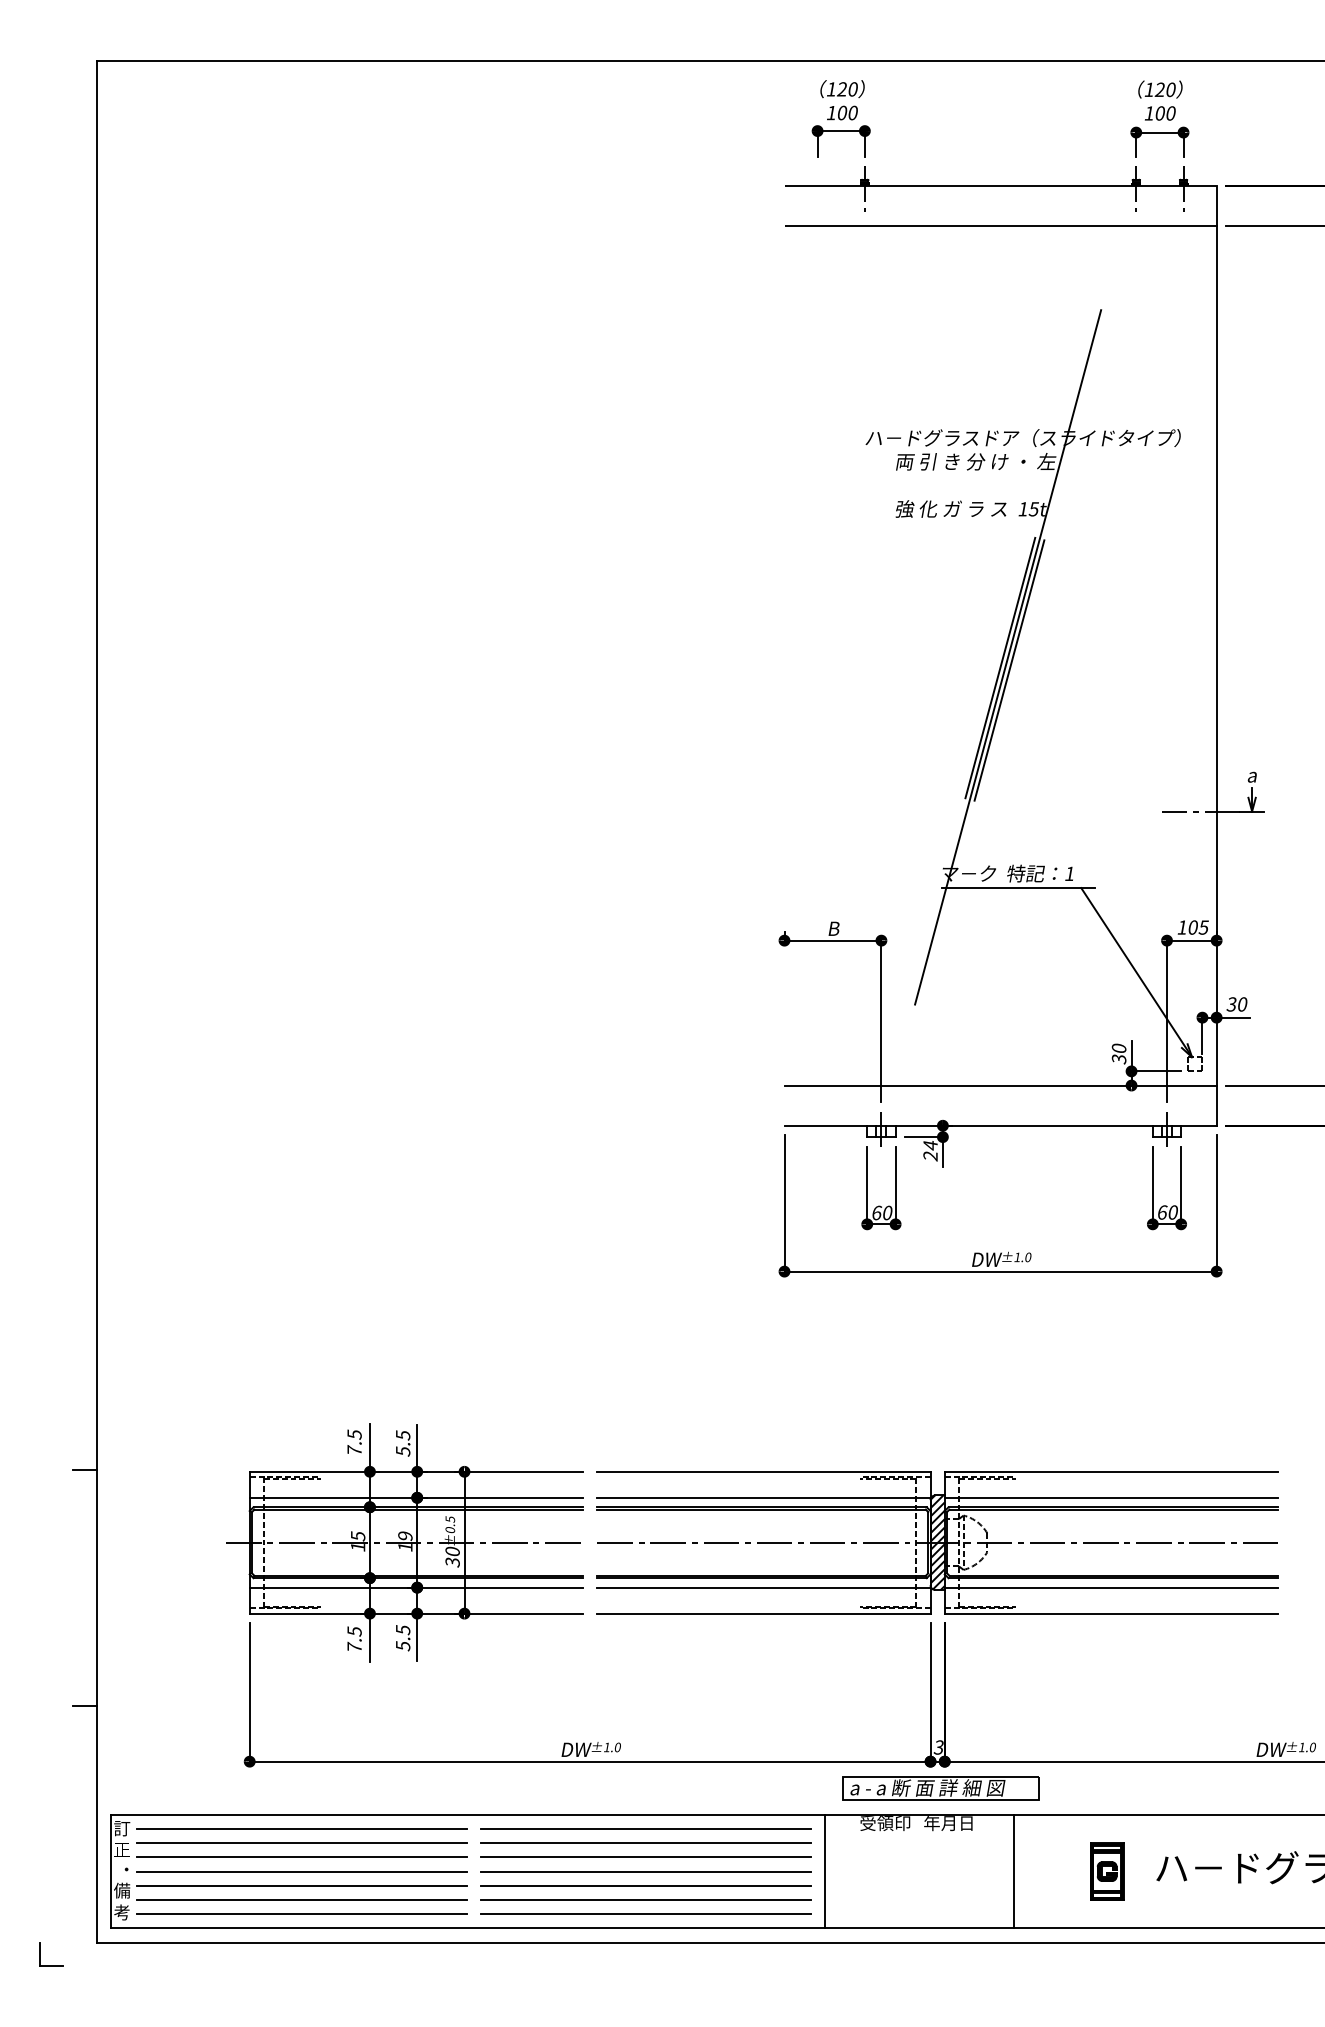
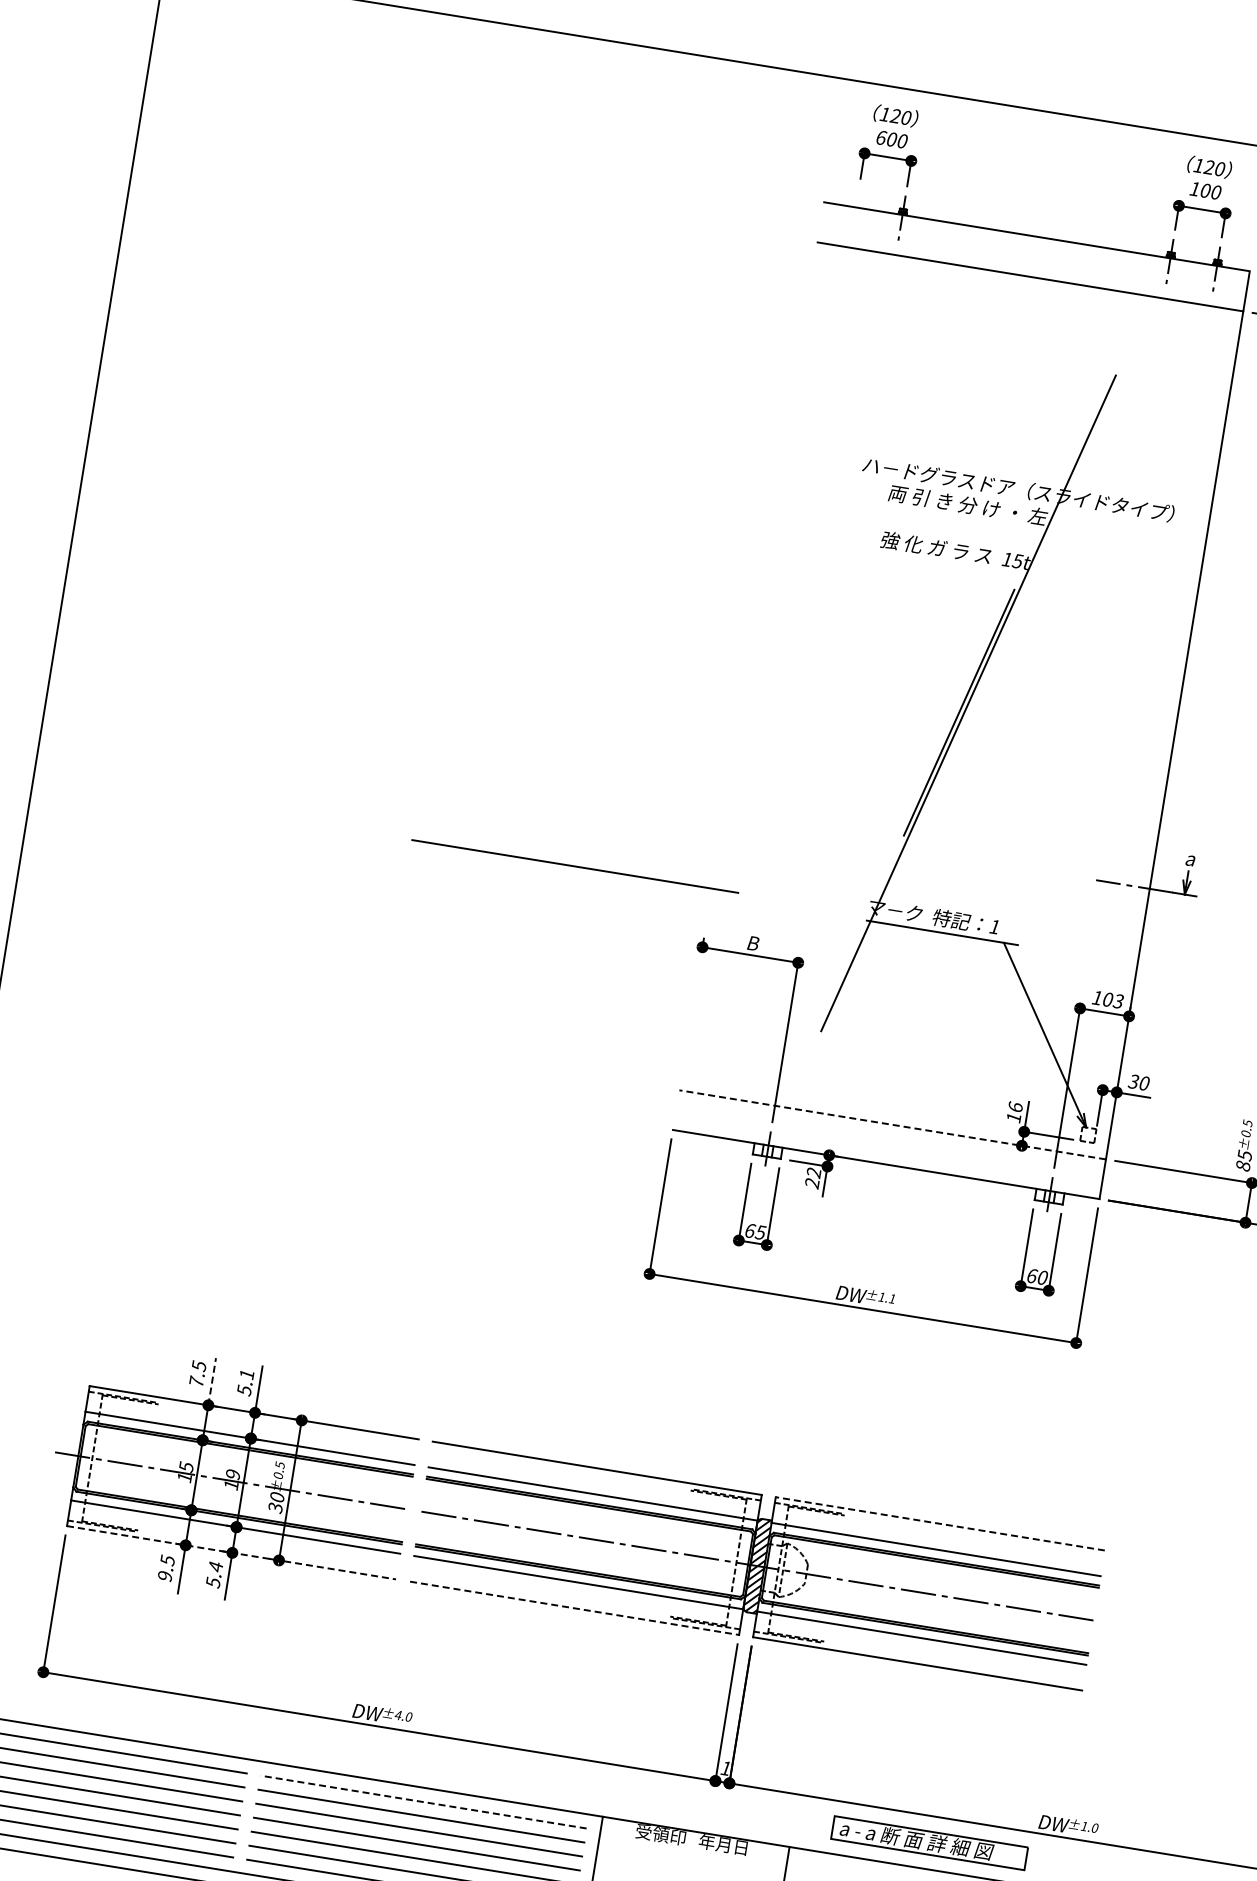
text: (831, 112) -> (881, 137), 100 -> 600
line: (1009, 670) -> (967, 716), removed
line: (645, 880) -> (574, 865), added
text: (1204, 926) -> (1119, 1000), 105 -> 103
text: (1118, 1053) -> (1014, 1112), 30 -> 16
line: (1000, 1085) -> (892, 1124), solid -> dashed
text: (930, 1145) -> (813, 1172), 24 -> 22
text: (887, 1212) -> (760, 1232), 60 -> 65
text: (1028, 1257) -> (892, 1299), ±1.0 -> ±1.1
text: (403, 1435) -> (247, 1374), 5.5 -> 5.1
line: (369, 1447) -> (211, 1381), solid -> dashed
line: (1111, 1471) -> (940, 1523), solid -> dashed
line: (416, 1613) -> (231, 1552), solid -> dashed
line: (763, 1613) -> (574, 1608), solid -> dashed
text: (403, 1630) -> (216, 1567), 5.5 -> 5.4
text: (354, 1646) -> (165, 1575), 7.5 -> 9.5
text: (606, 1747) -> (397, 1715), ±1.0 -> ±4.0
text: (938, 1747) -> (725, 1768), 3 -> 1
part: (940, 1788) -> (929, 1842), moved
line: (645, 1829) -> (423, 1802), solid -> dashed

